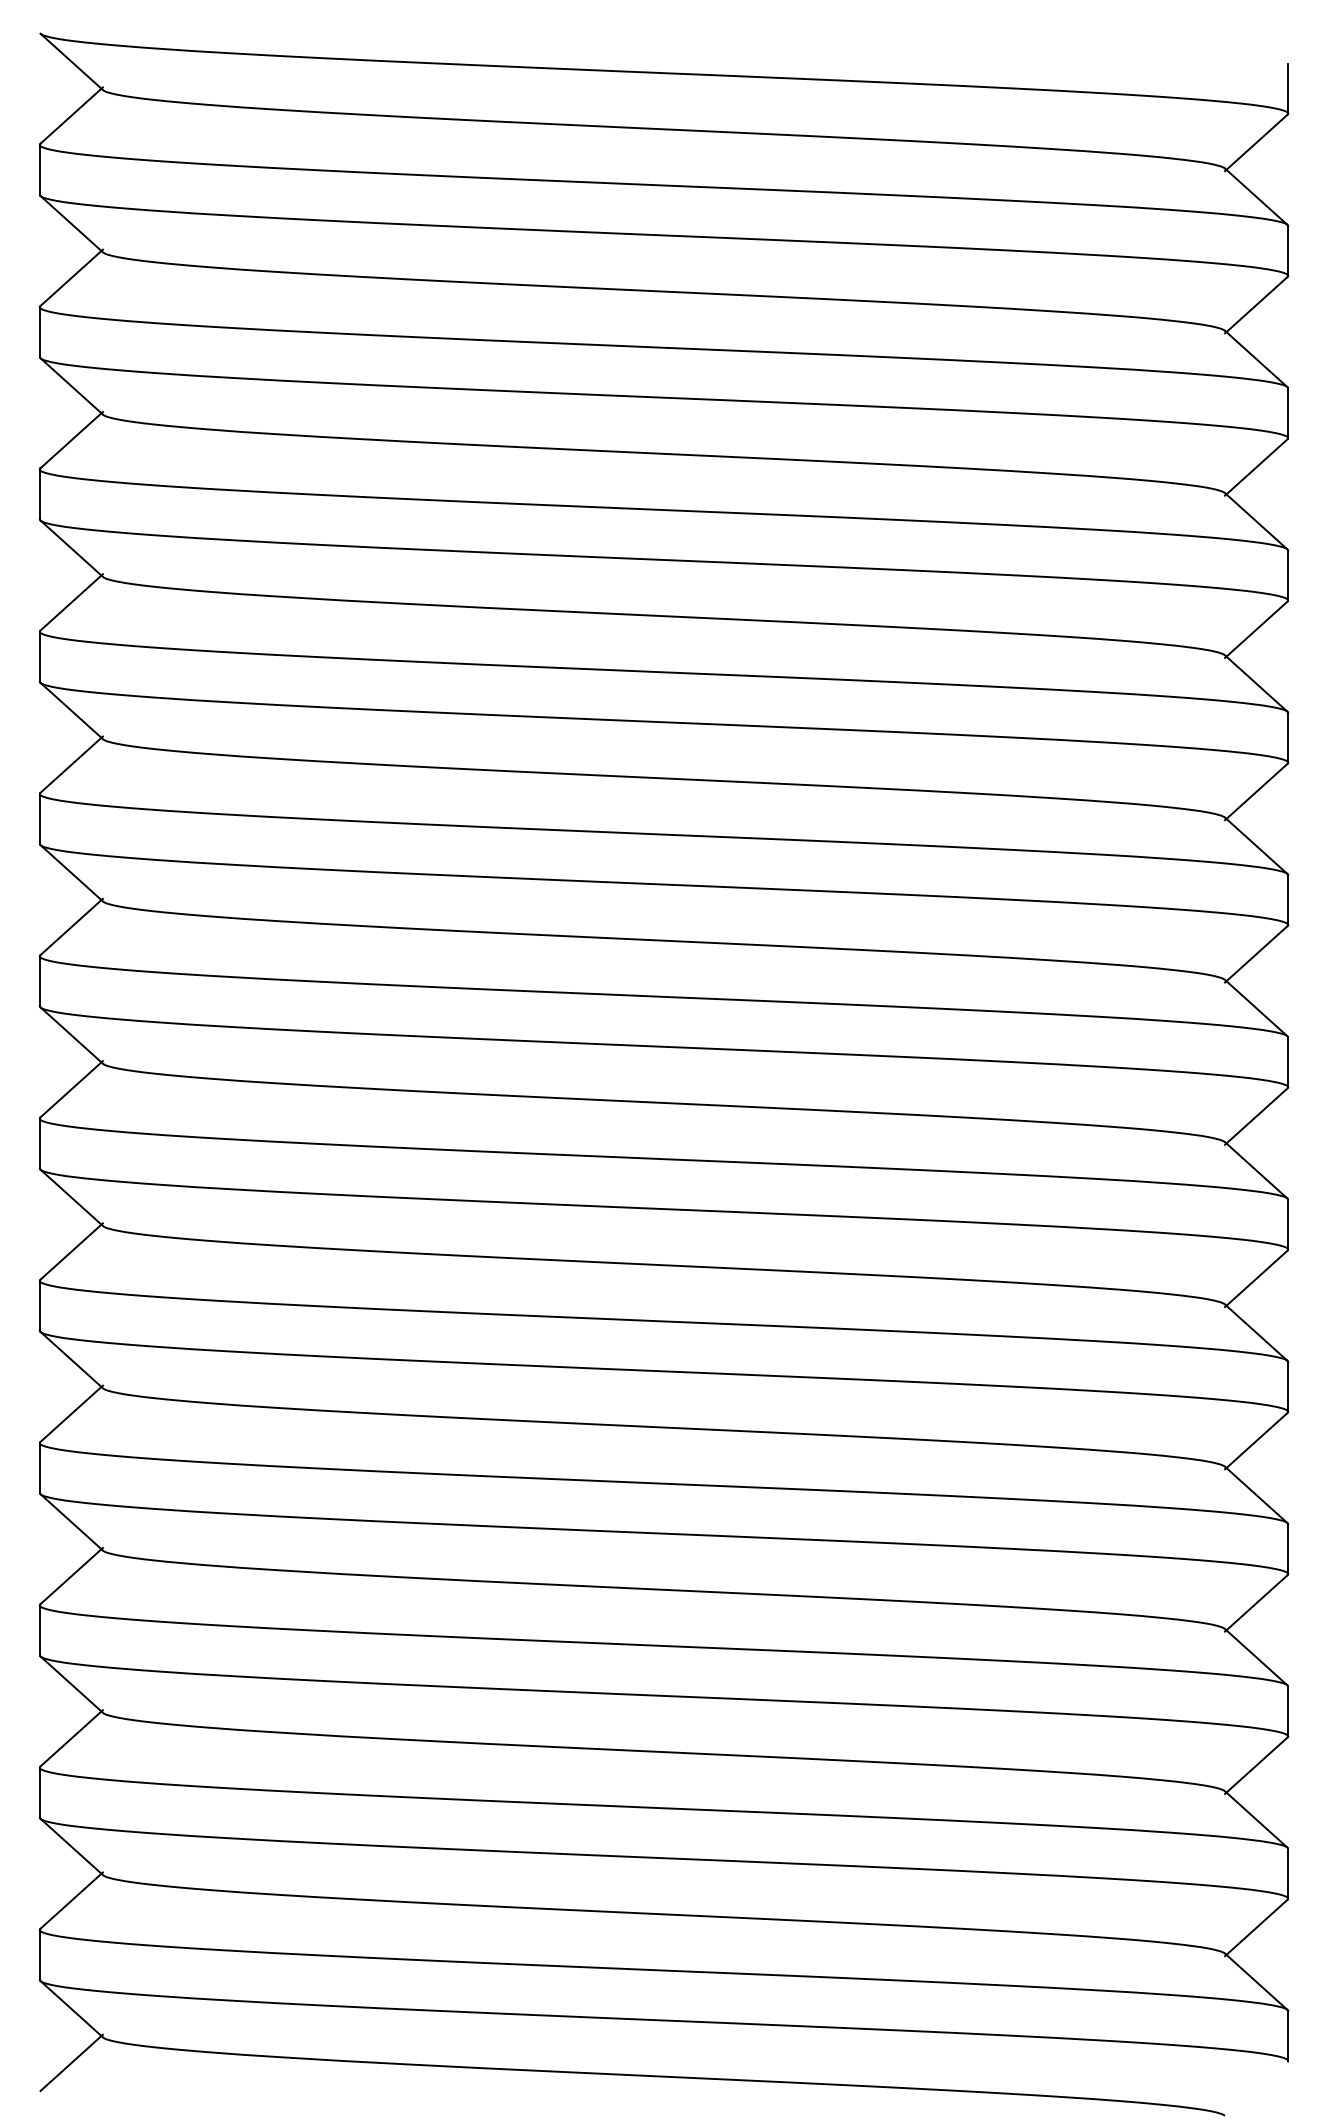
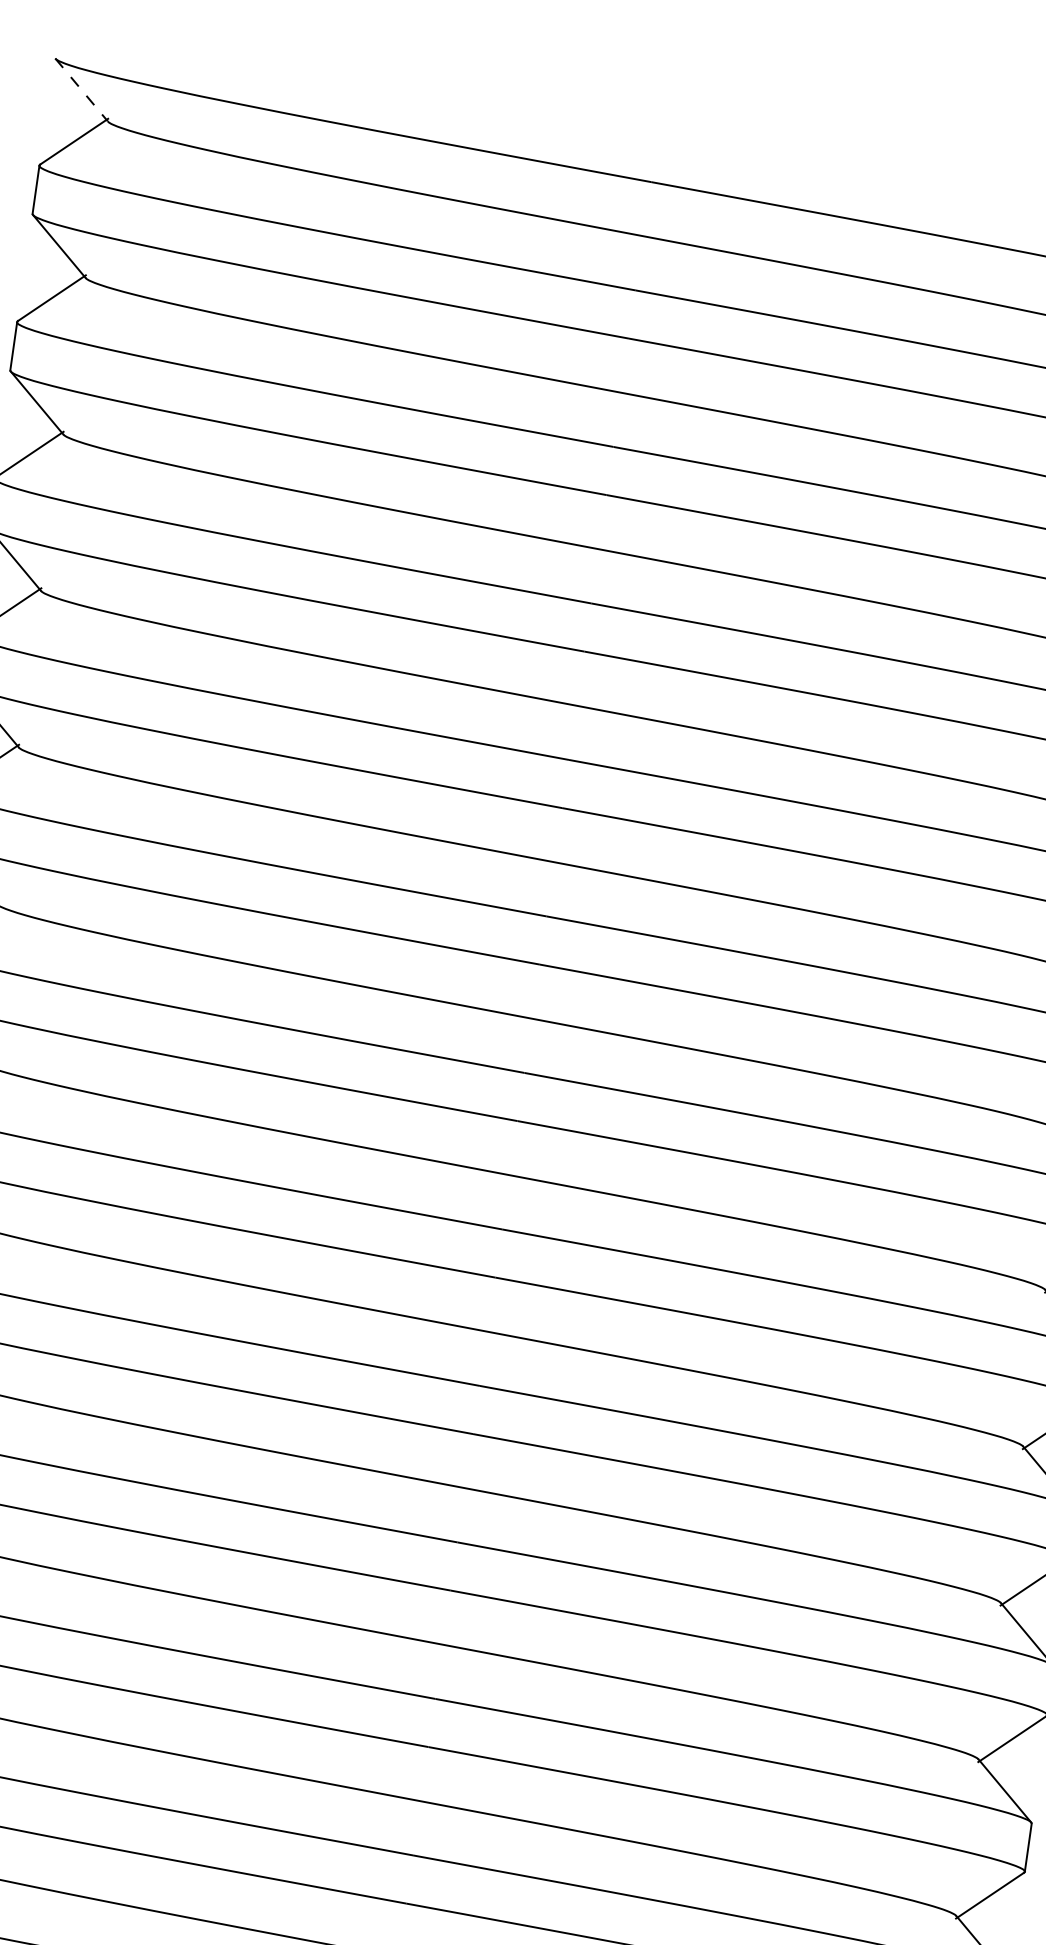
line: (72, 62) -> (82, 90), solid -> dashed

